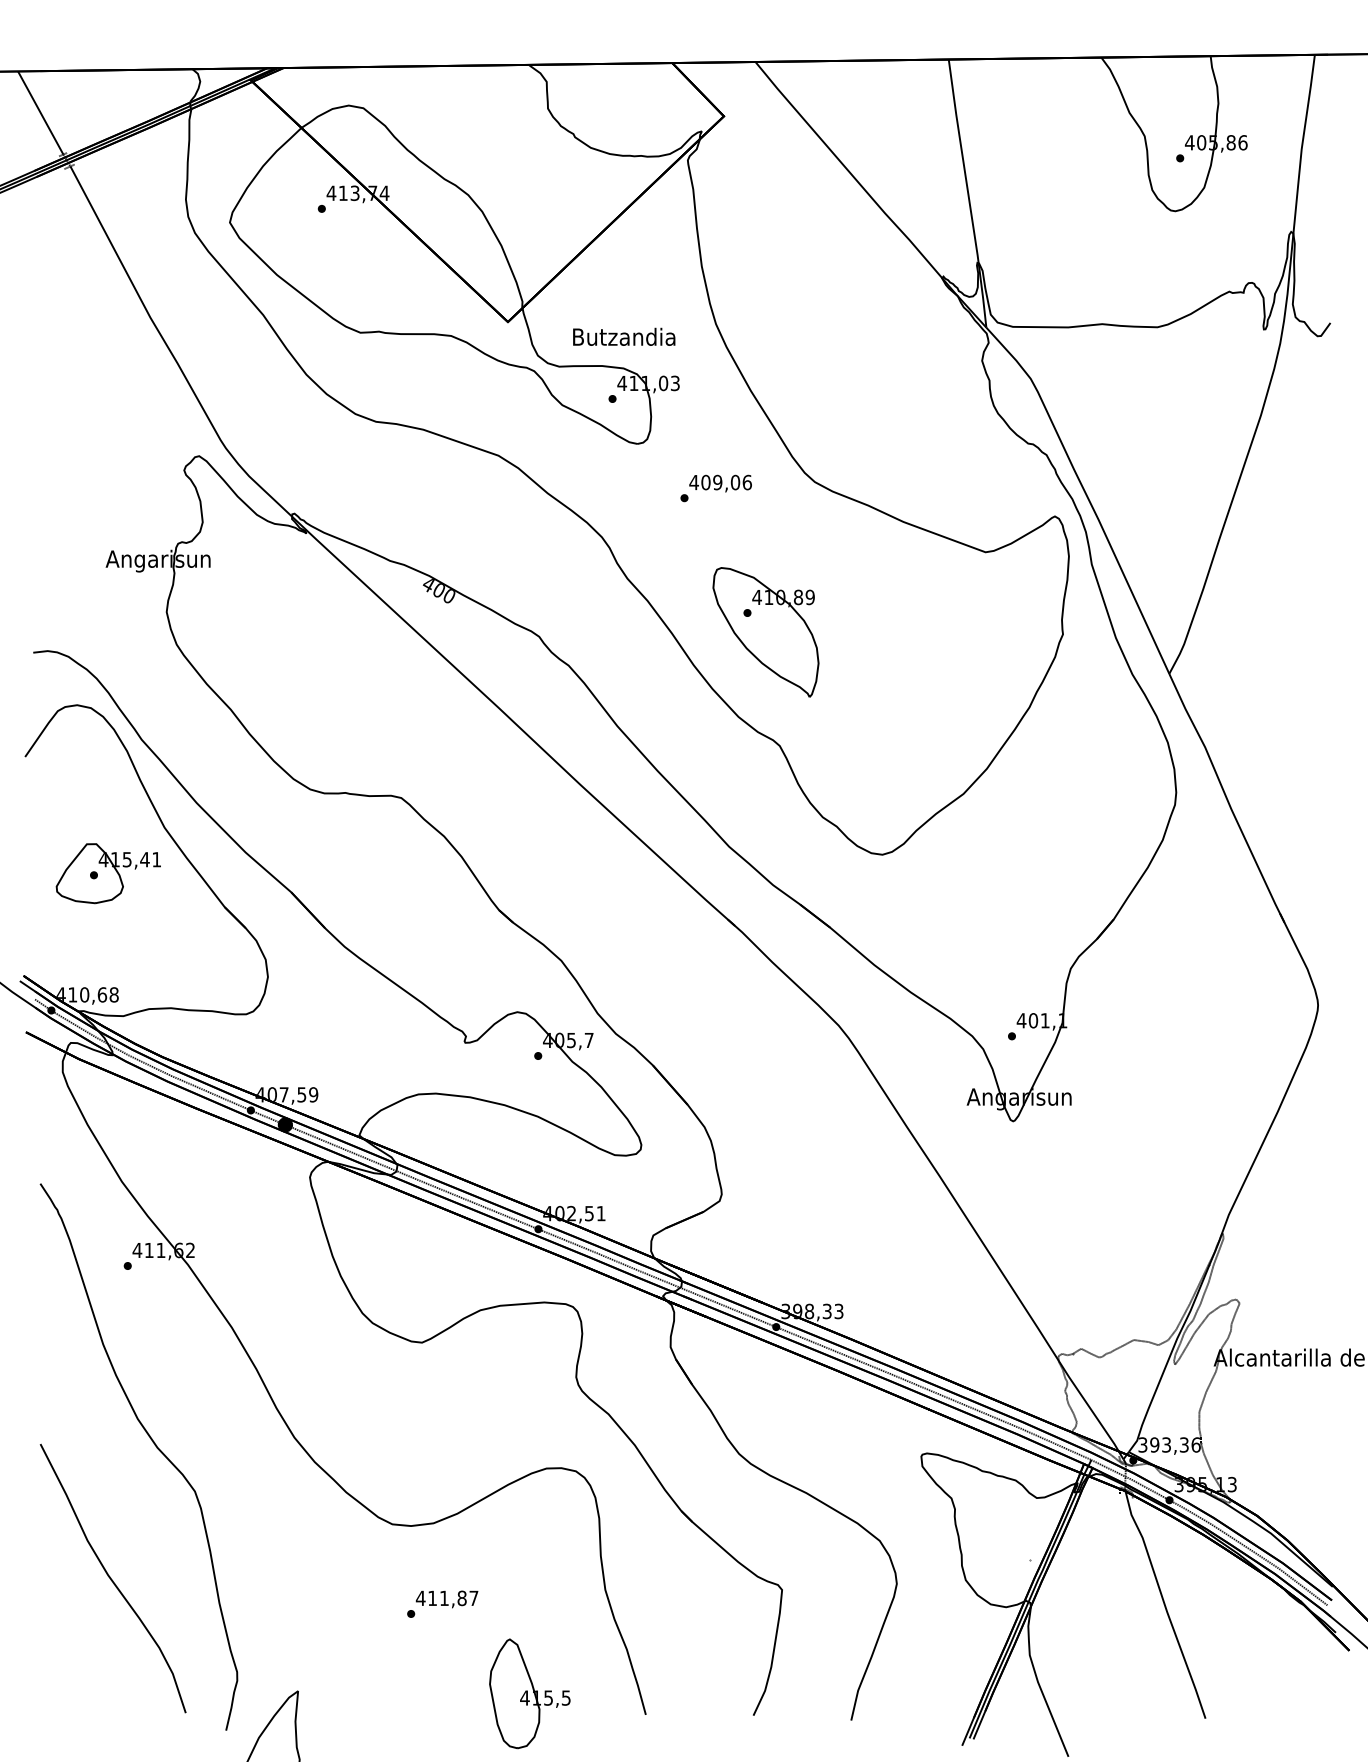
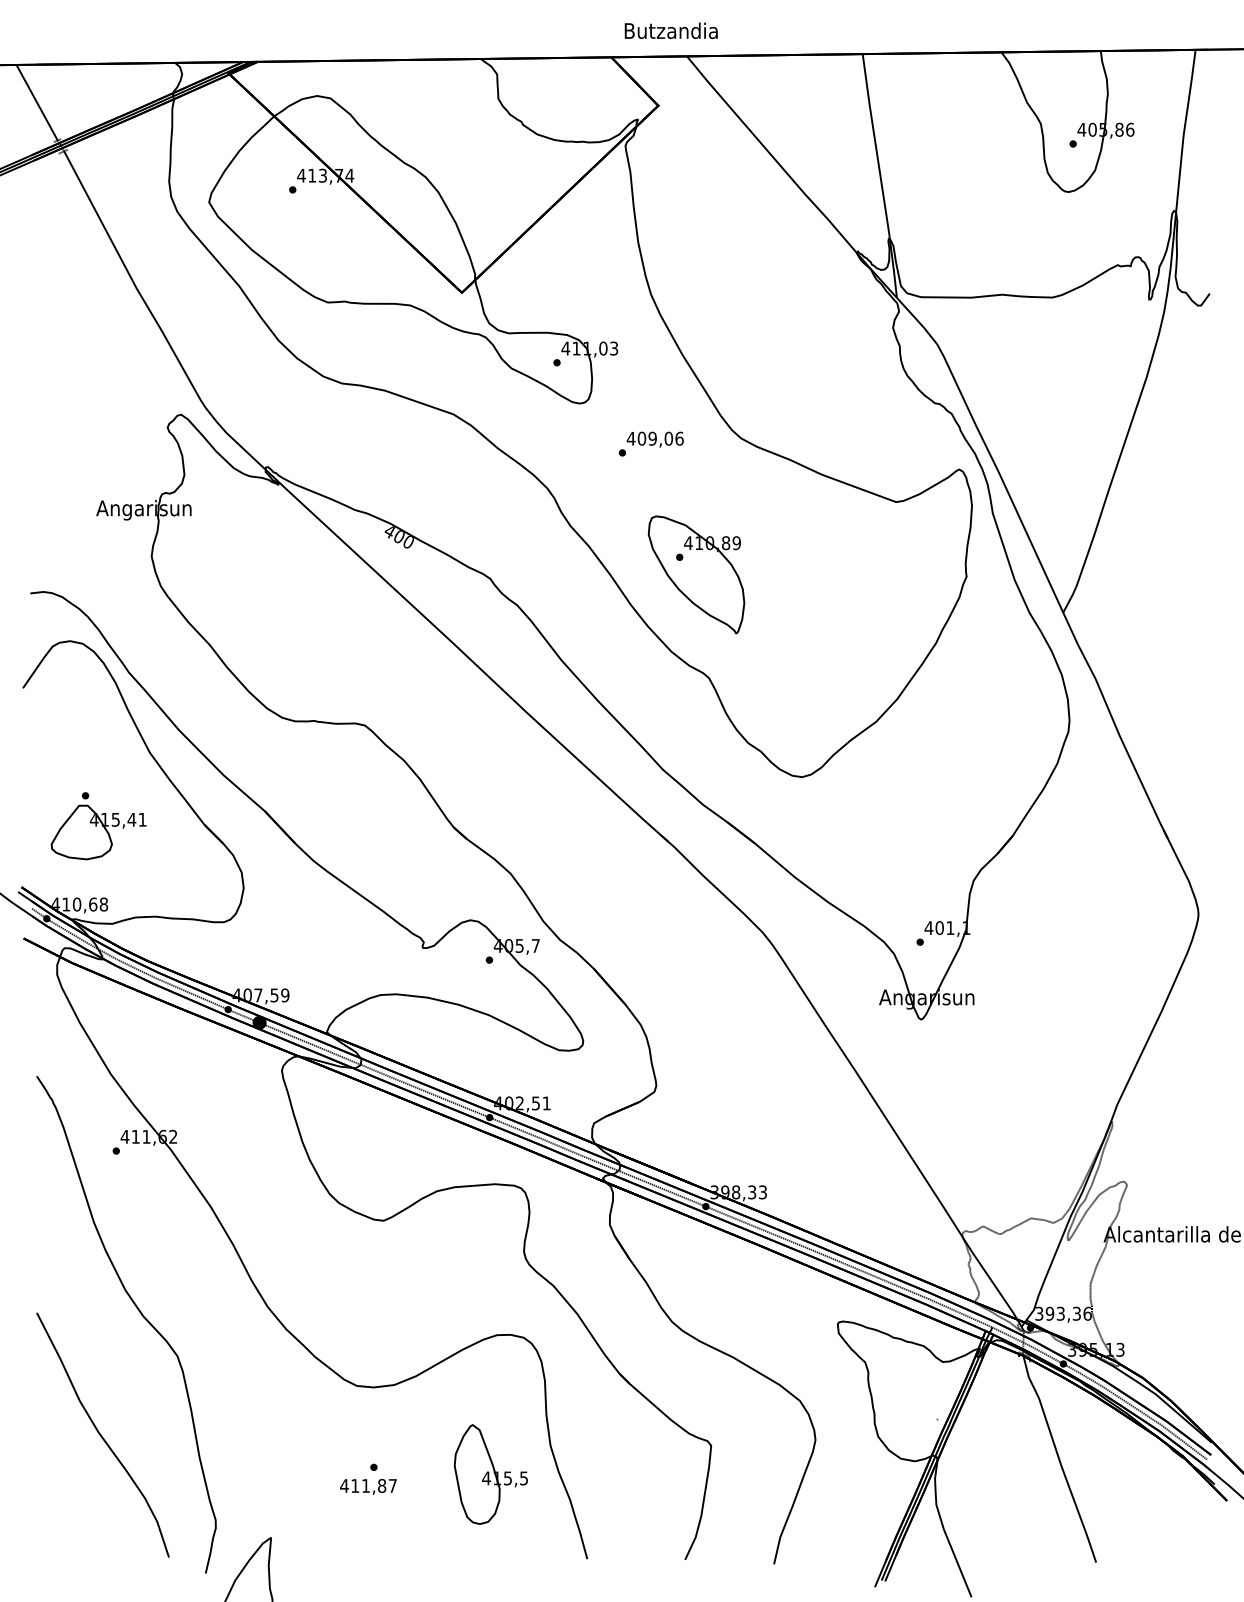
text: (624, 336) -> (671, 30), moved
part: (107, 873) -> (97, 832), moved
text: (446, 1599) -> (367, 1486), moved
part: (529, 1693) -> (490, 1474), moved

